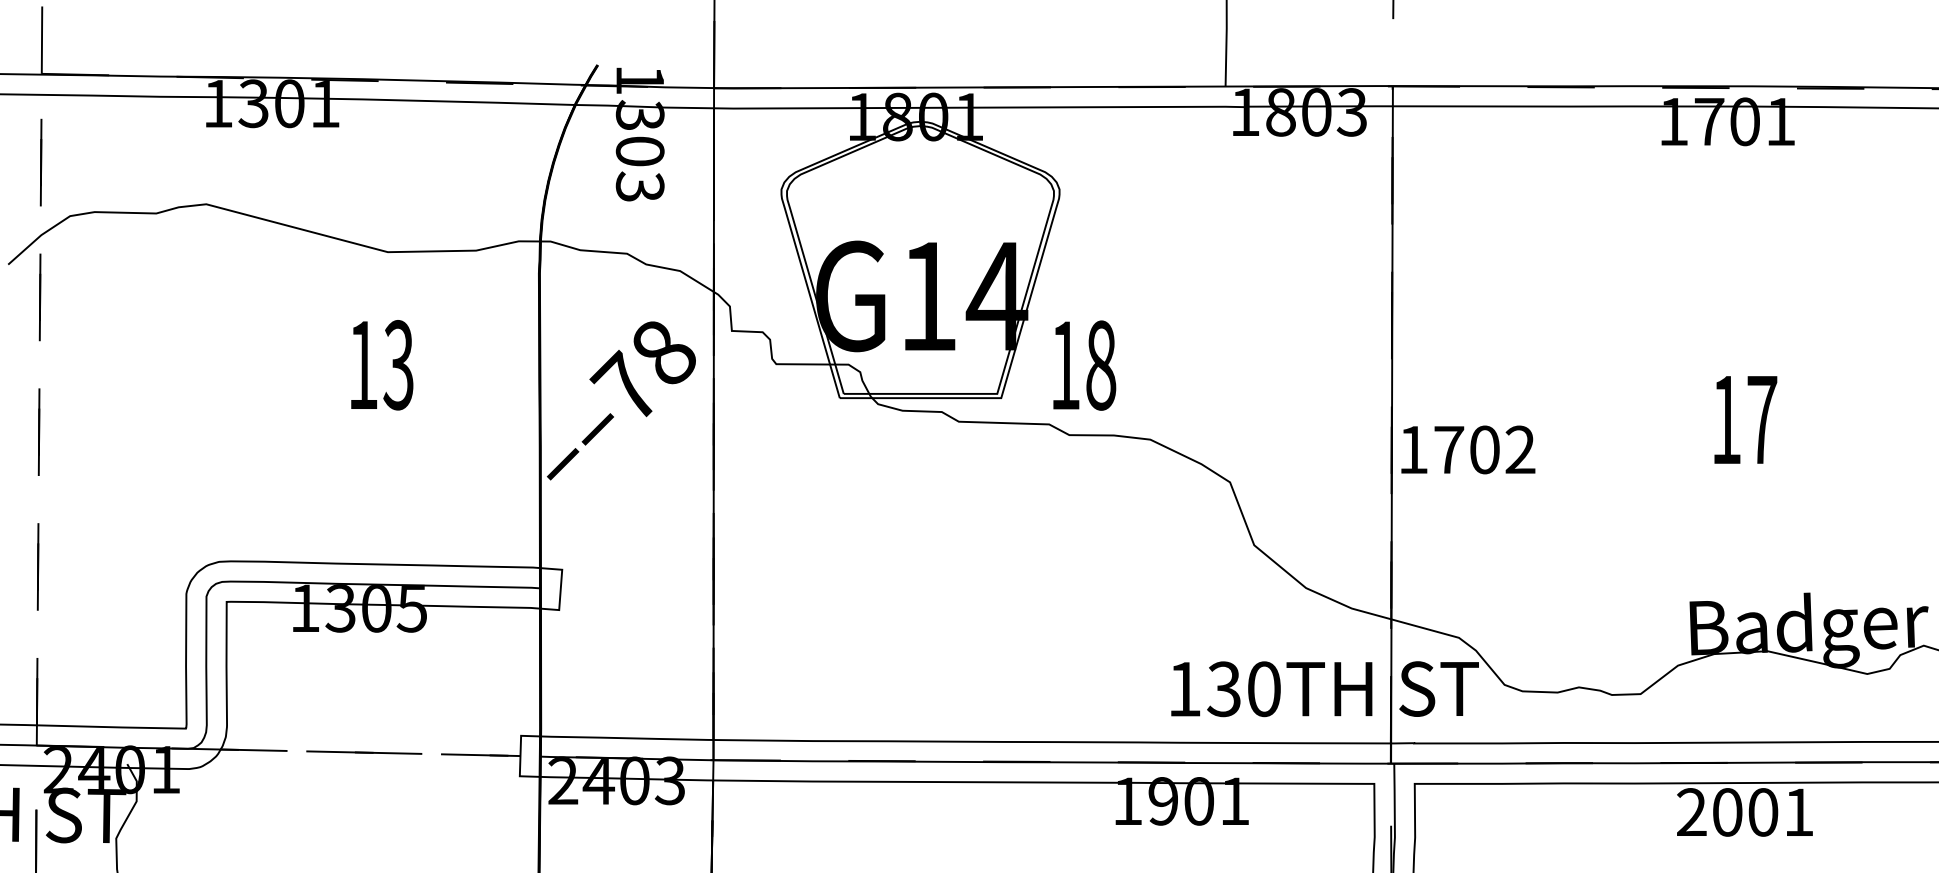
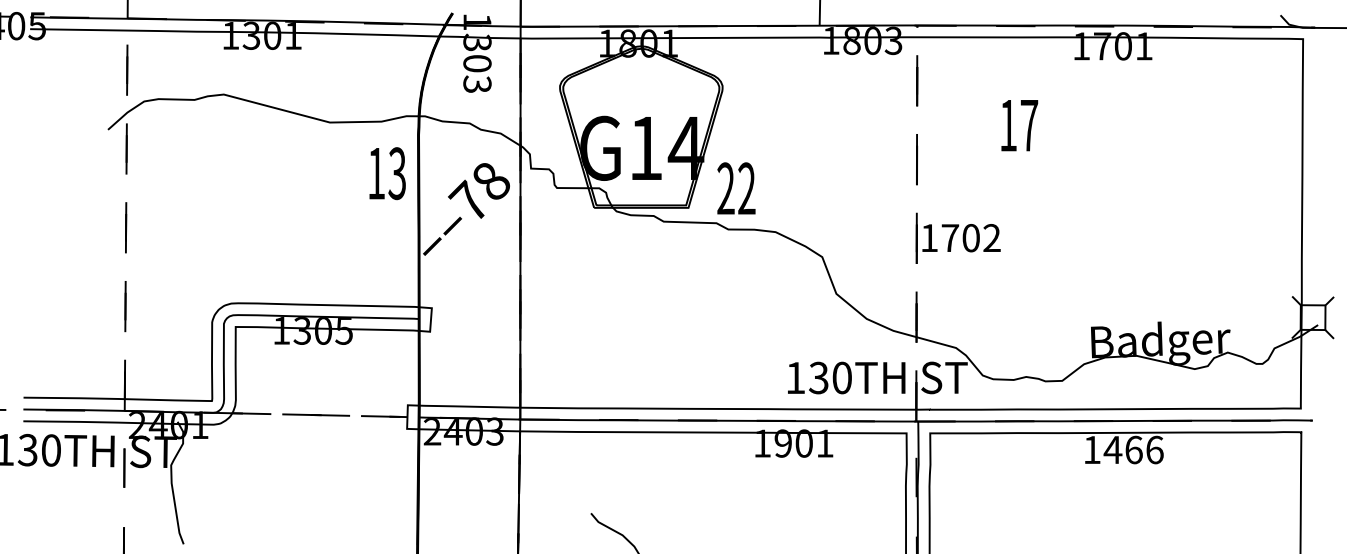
text: (381, 364) -> (387, 173), moved
text: (1083, 364) -> (736, 188), 18 -> 22
text: (1745, 419) -> (1019, 125), moved
line: (1391, 424) -> (916, 223), solid -> dashed
text: (1745, 811) -> (1123, 449), 2001 -> 1466

